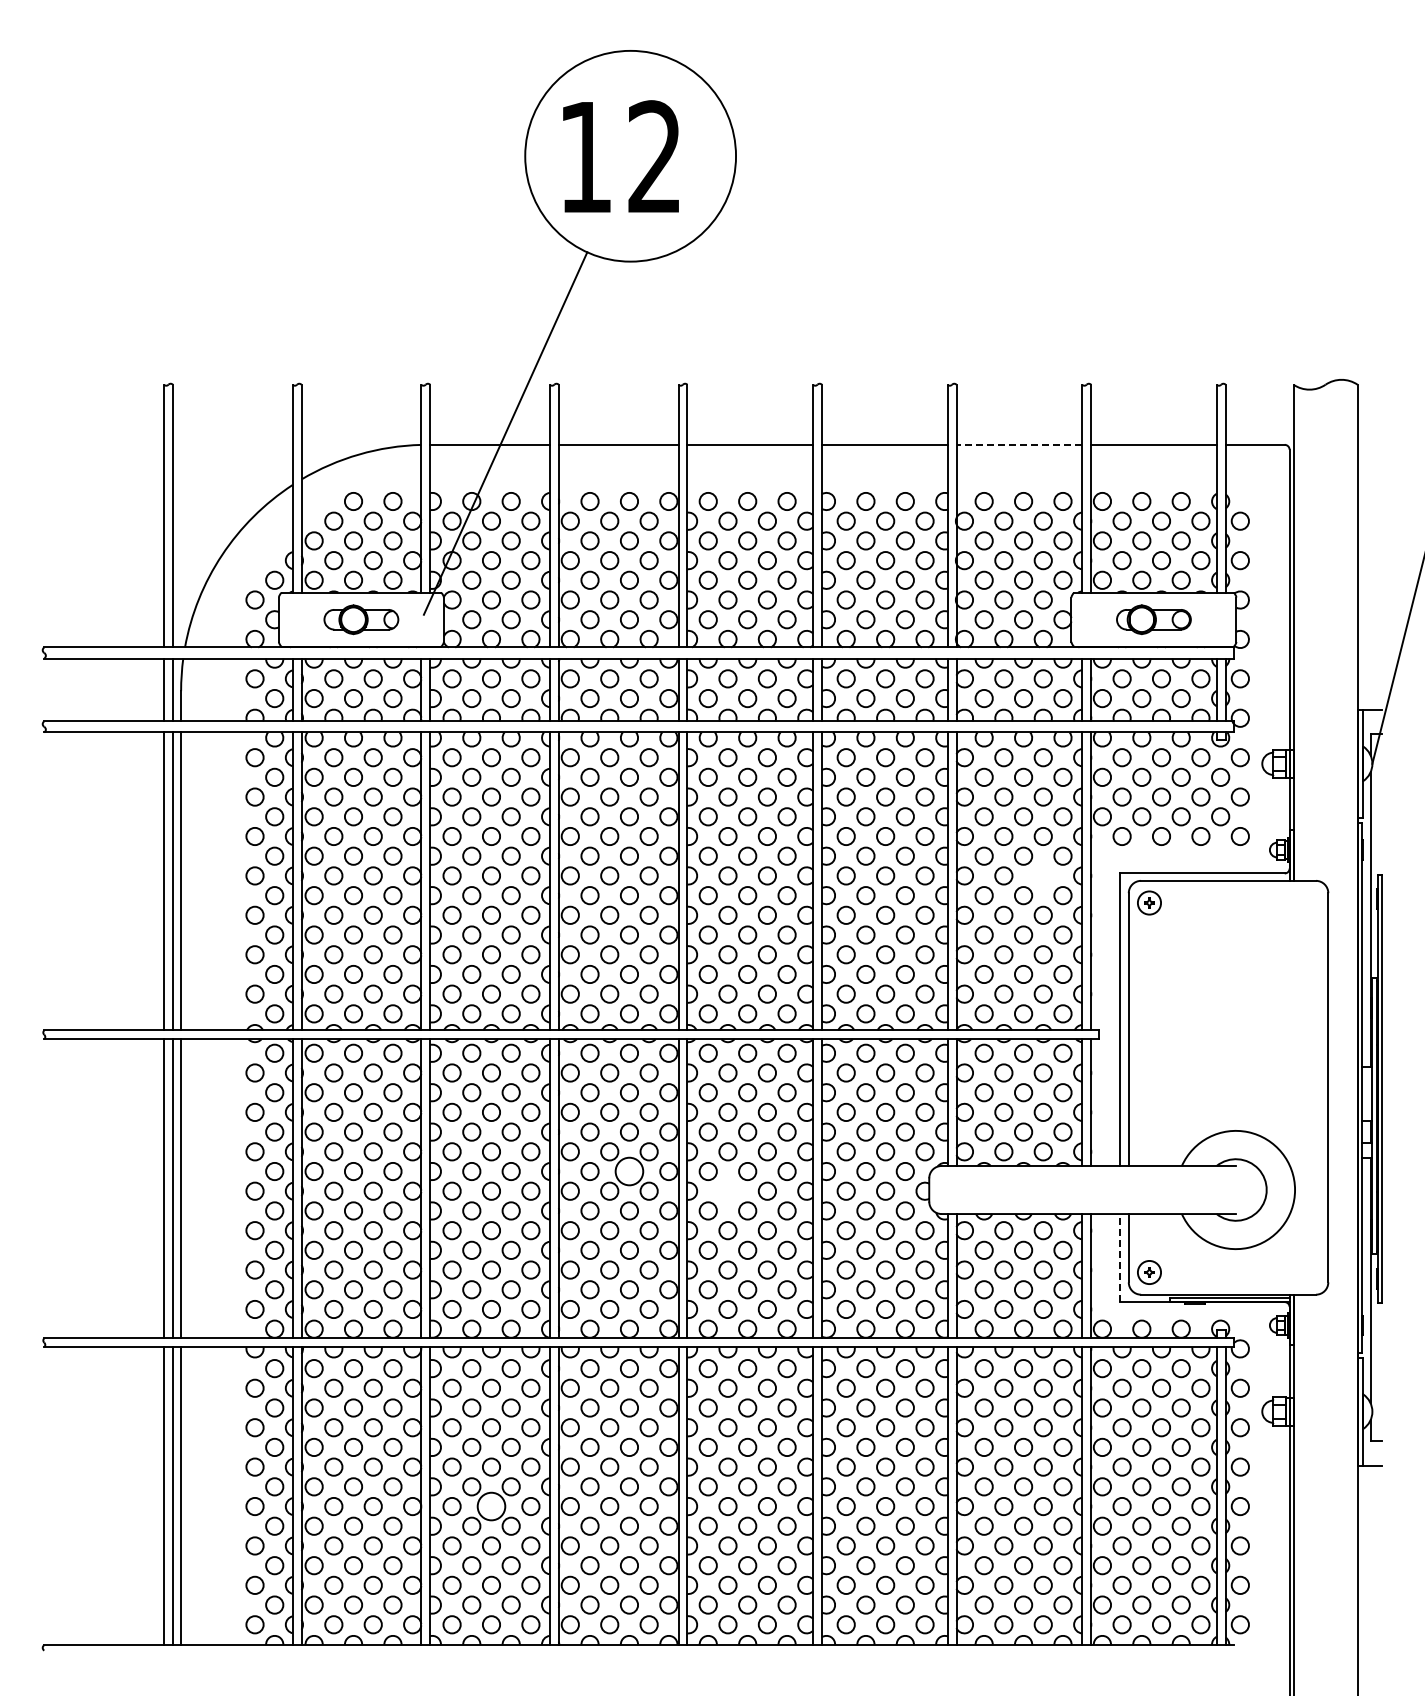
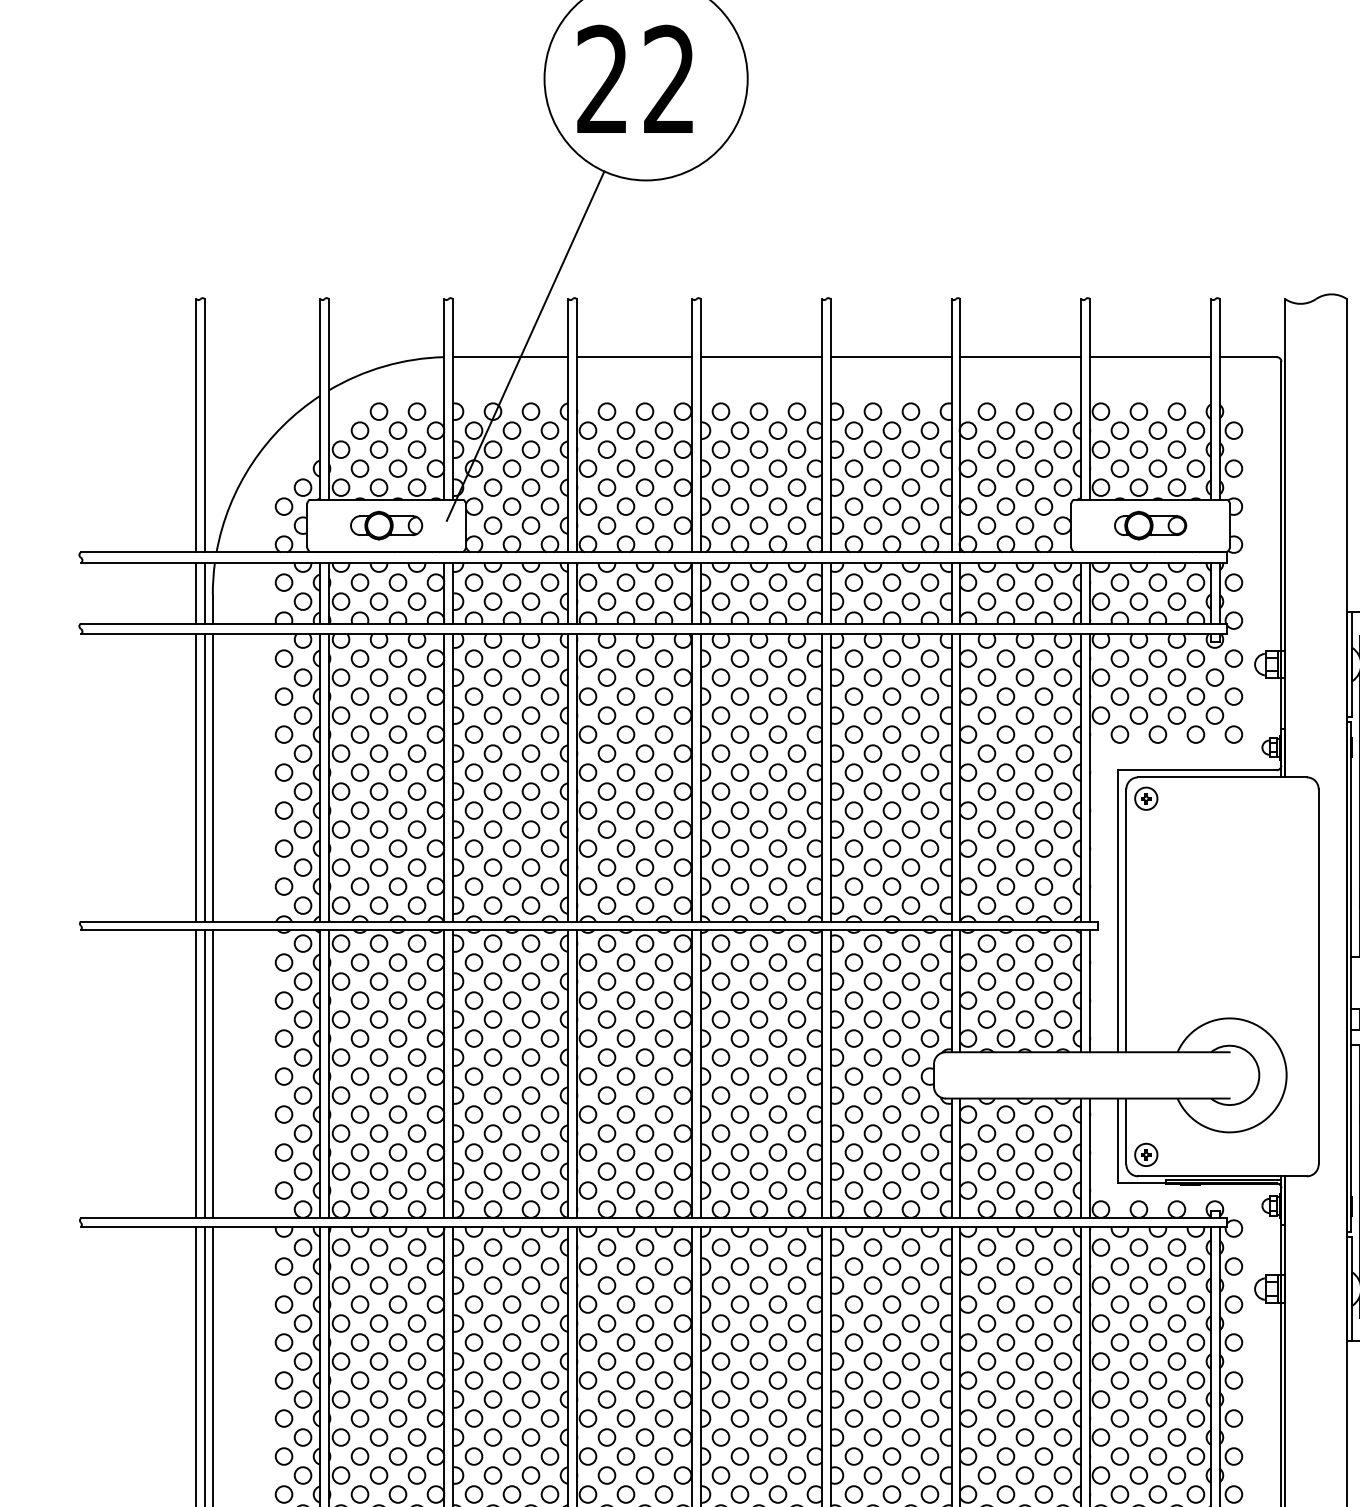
text: (584, 156) -> (601, 79), 12 -> 22
line: (1019, 444) -> (1021, 356), dashed -> solid
circle: (1042, 875) -> (1043, 772), added
circle: (629, 1171) -> (645, 1057), size x0.62
circle: (727, 1190) -> (739, 1075), added
line: (1119, 1257) -> (1117, 1140), dashed -> solid
circle: (491, 1506) -> (512, 1380), size x0.62

